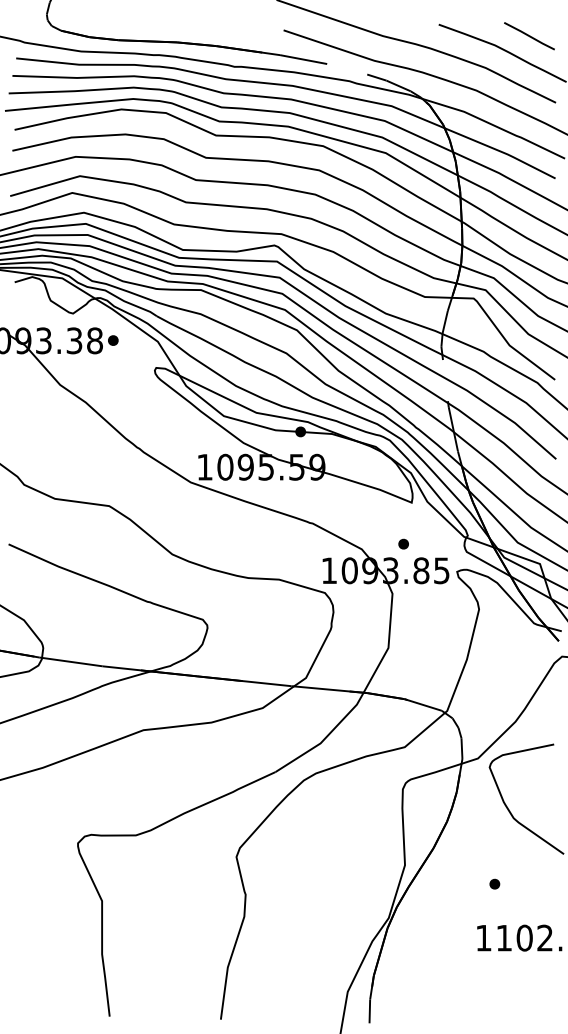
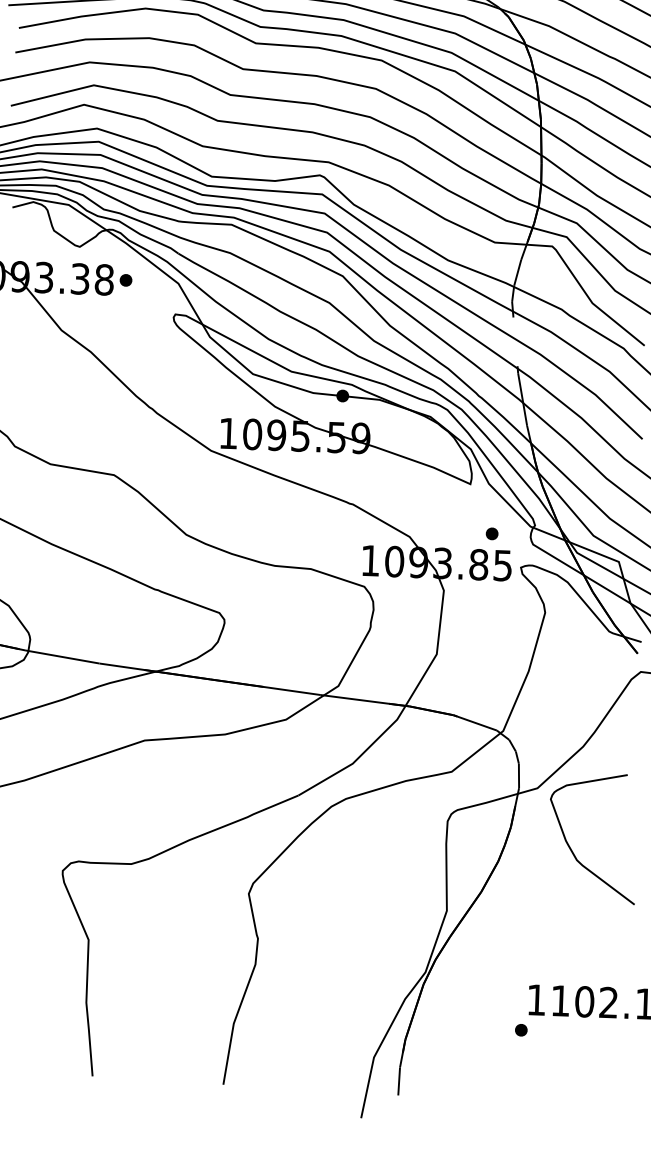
part: (403, 543) -> (491, 533), moved
part: (494, 883) -> (520, 1029), moved

